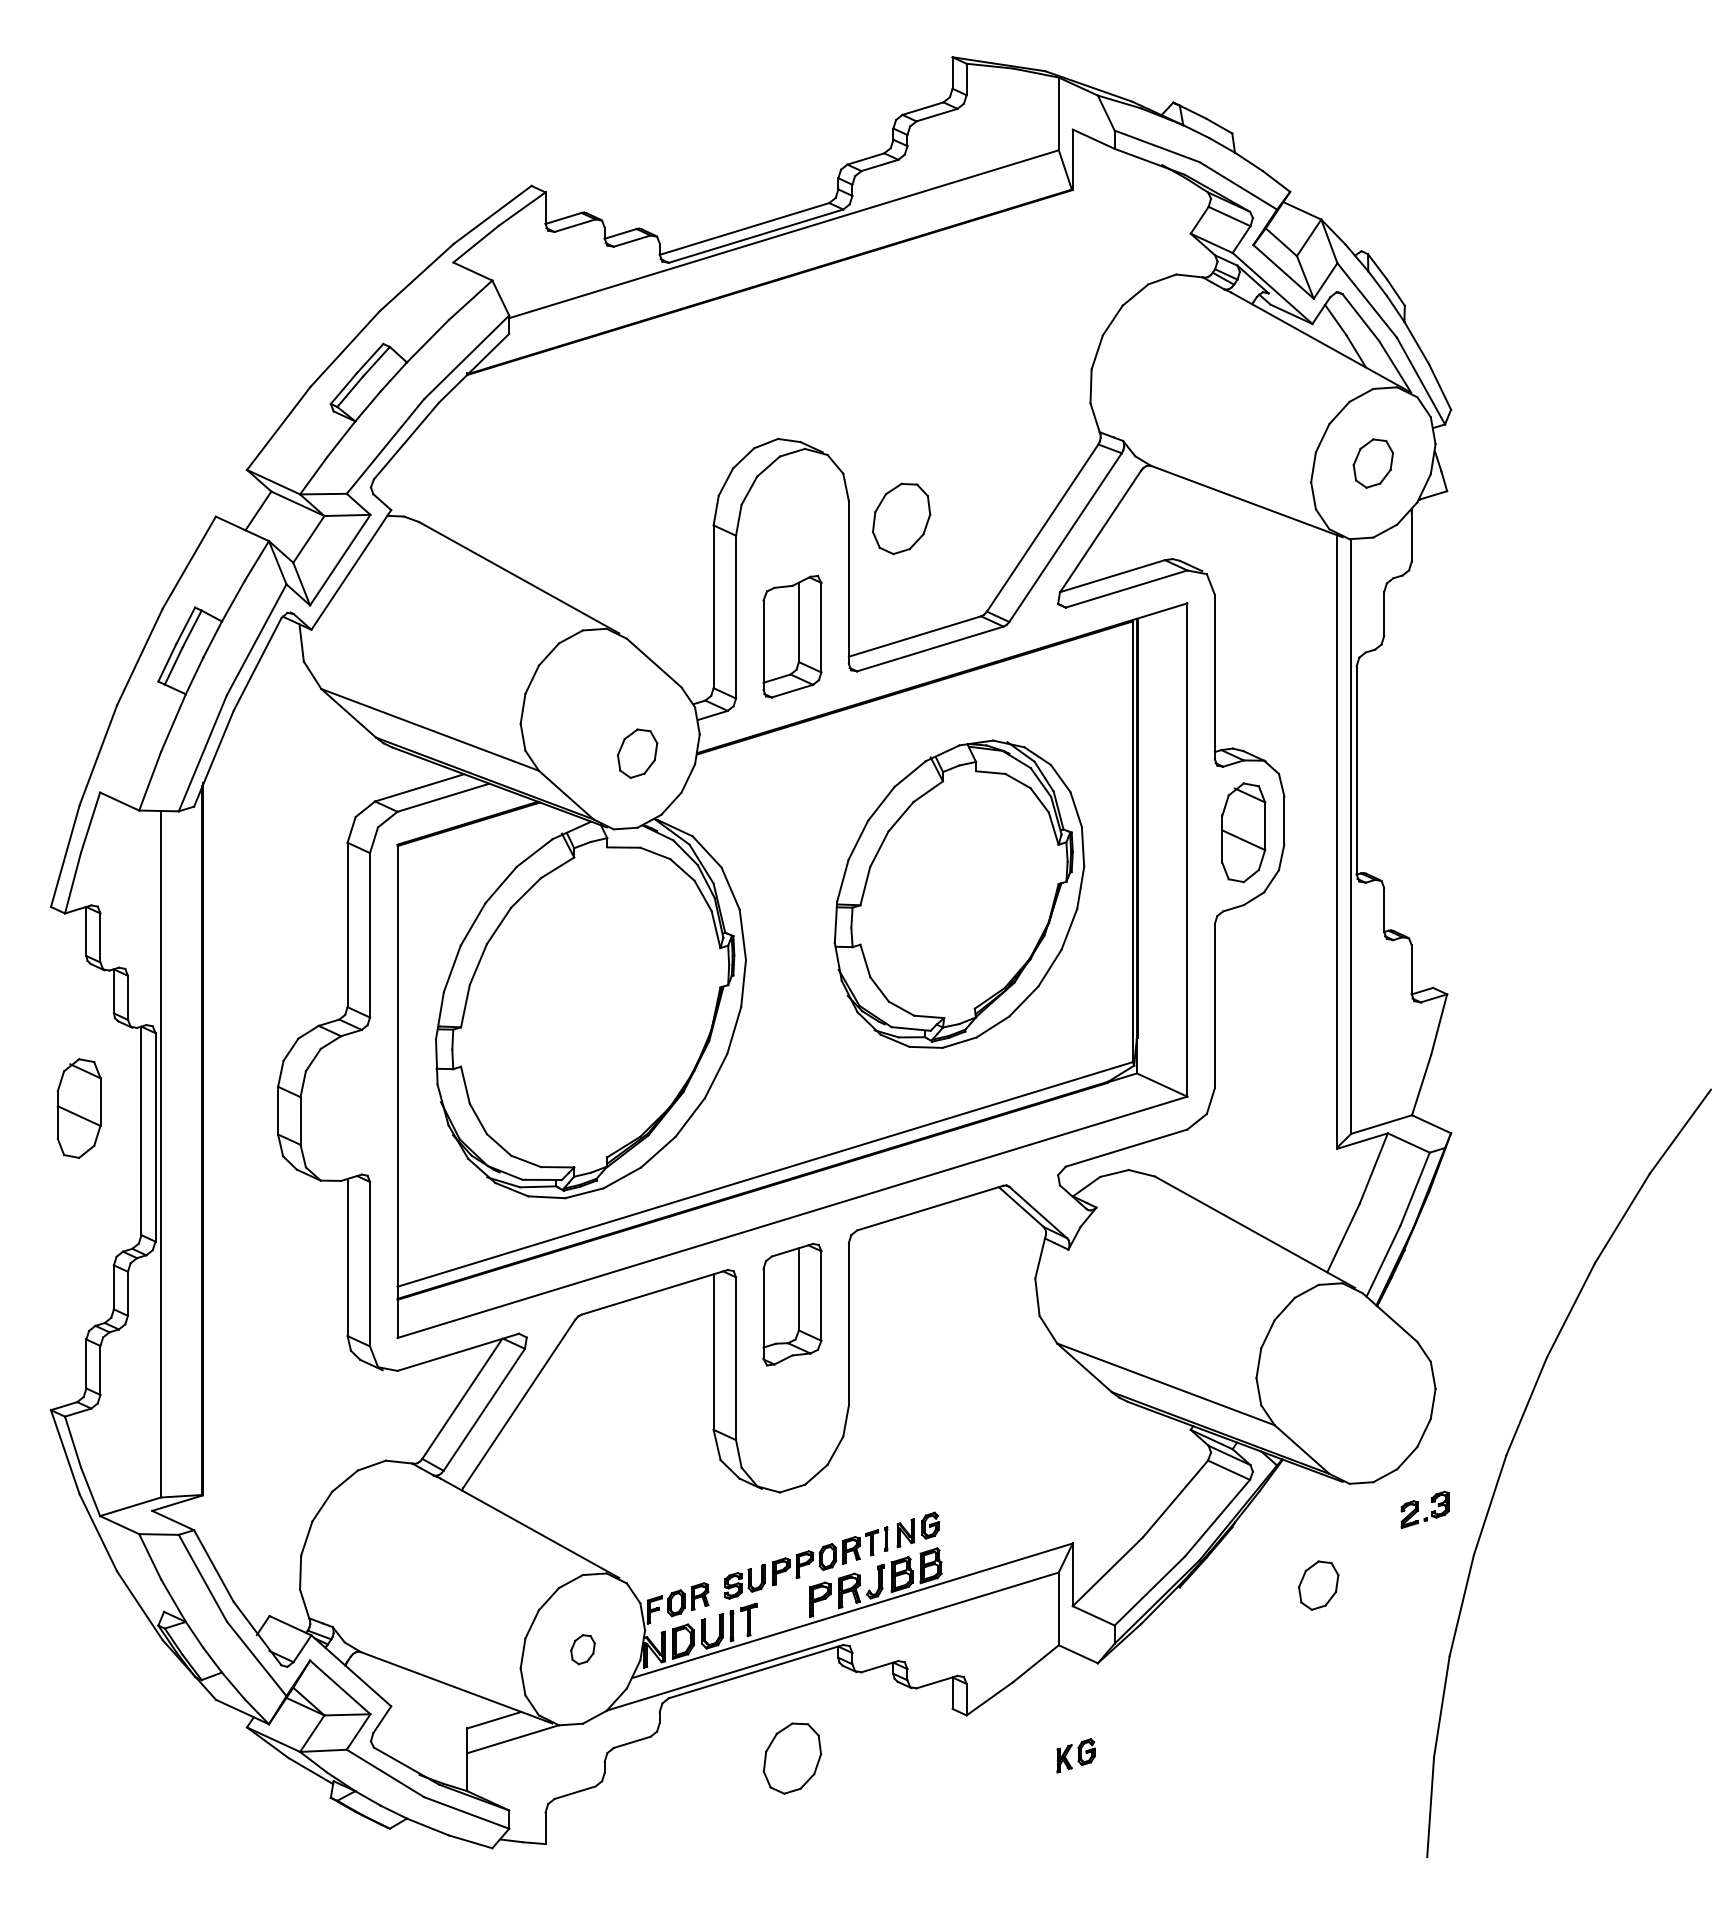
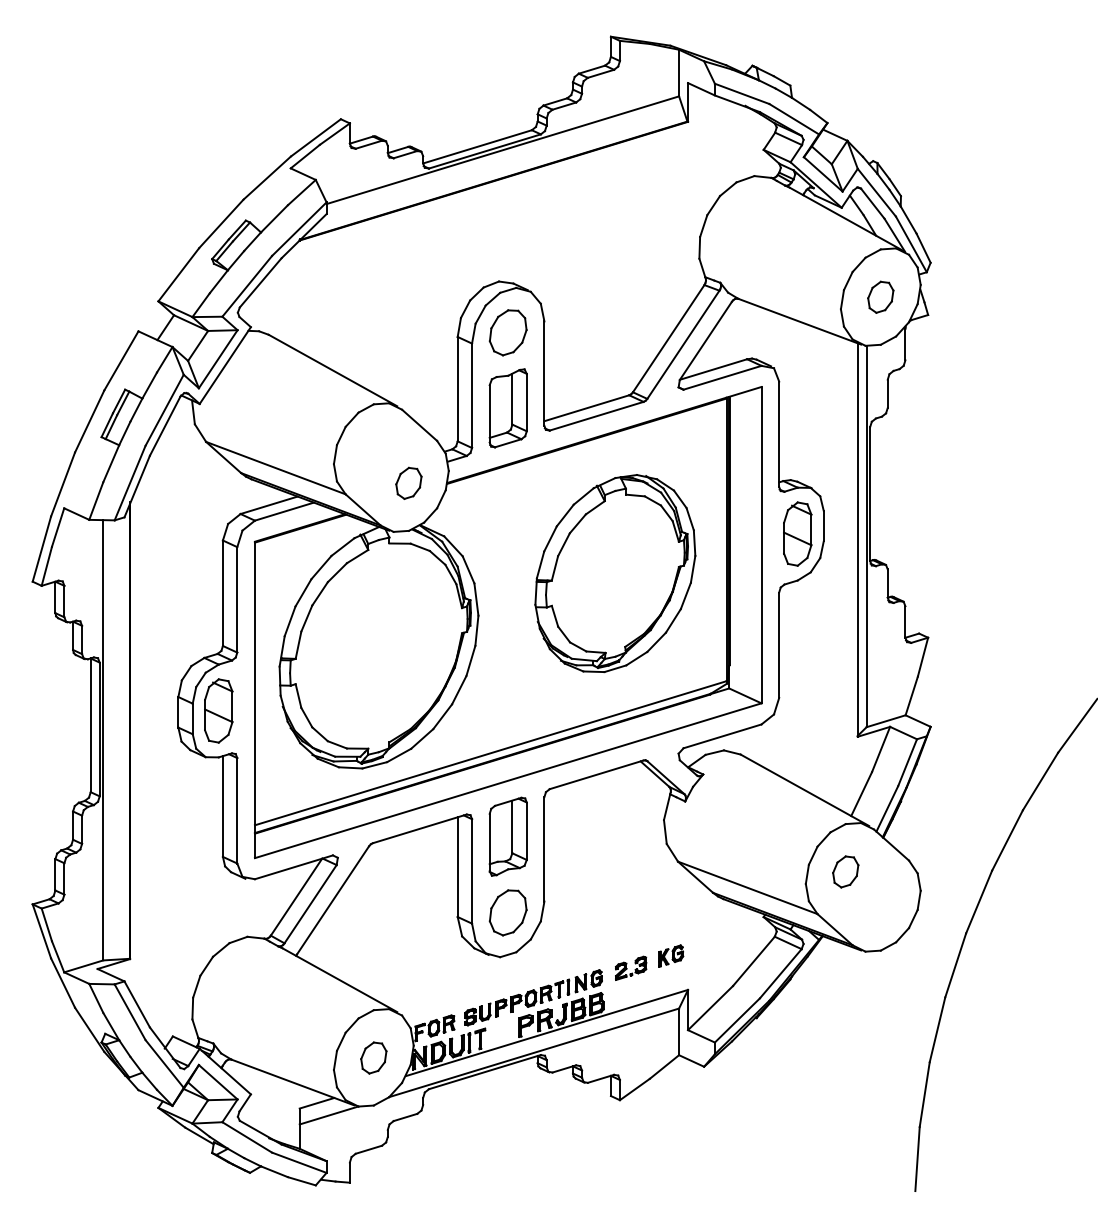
part: (900, 518) -> (507, 332), moved
part: (78, 1107) -> (218, 710), moved
part: (1425, 1508) -> (631, 967), moved
part: (1318, 1584) -> (845, 871), moved
part: (582, 1648) -> (373, 1057), size x1.67
part: (1076, 1754) -> (671, 955), moved
part: (791, 1757) -> (507, 912), moved

